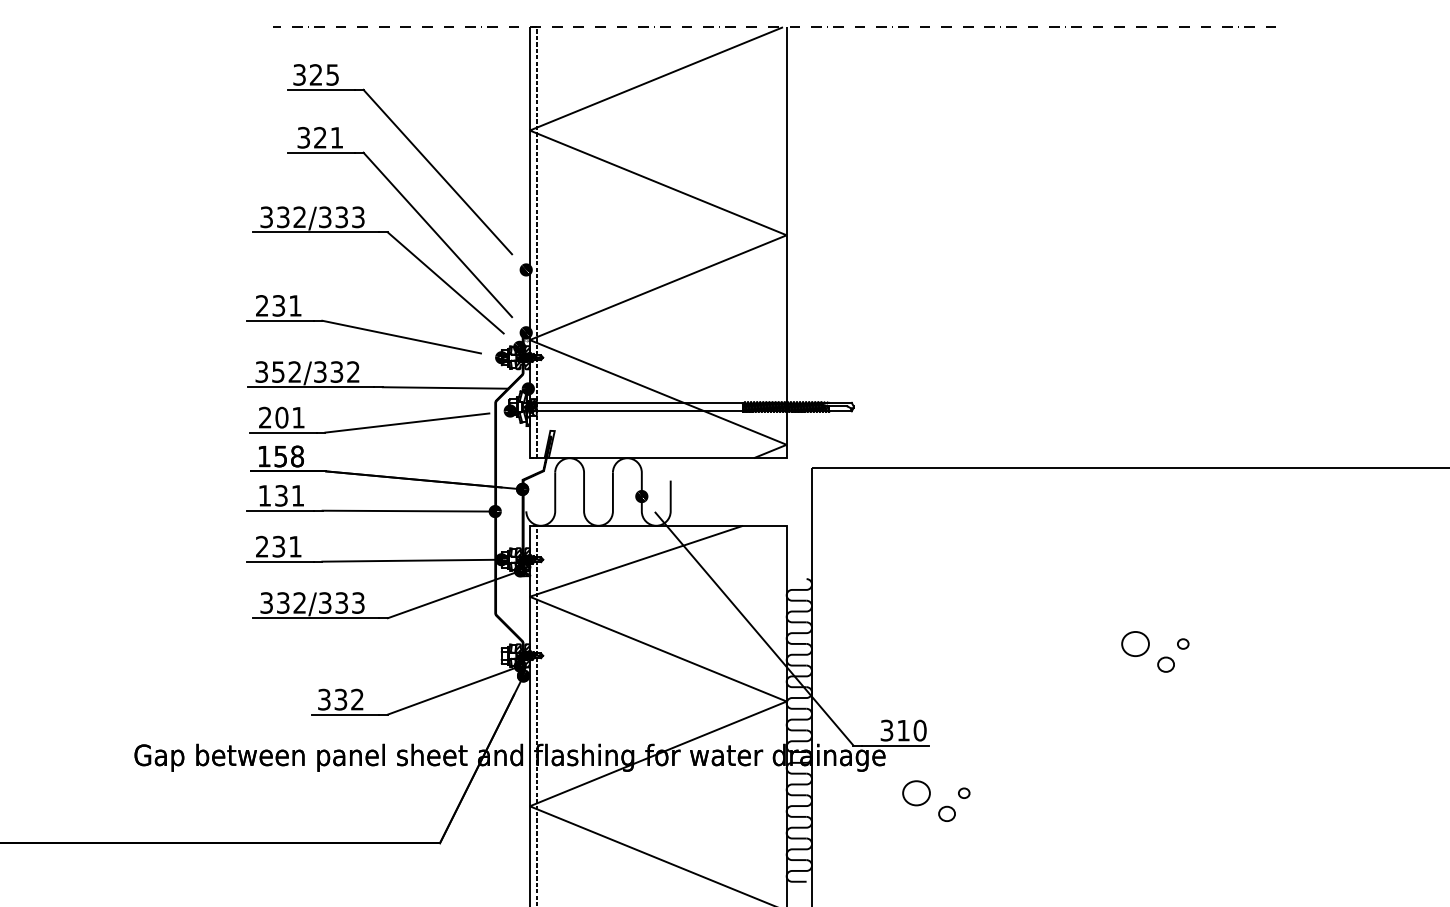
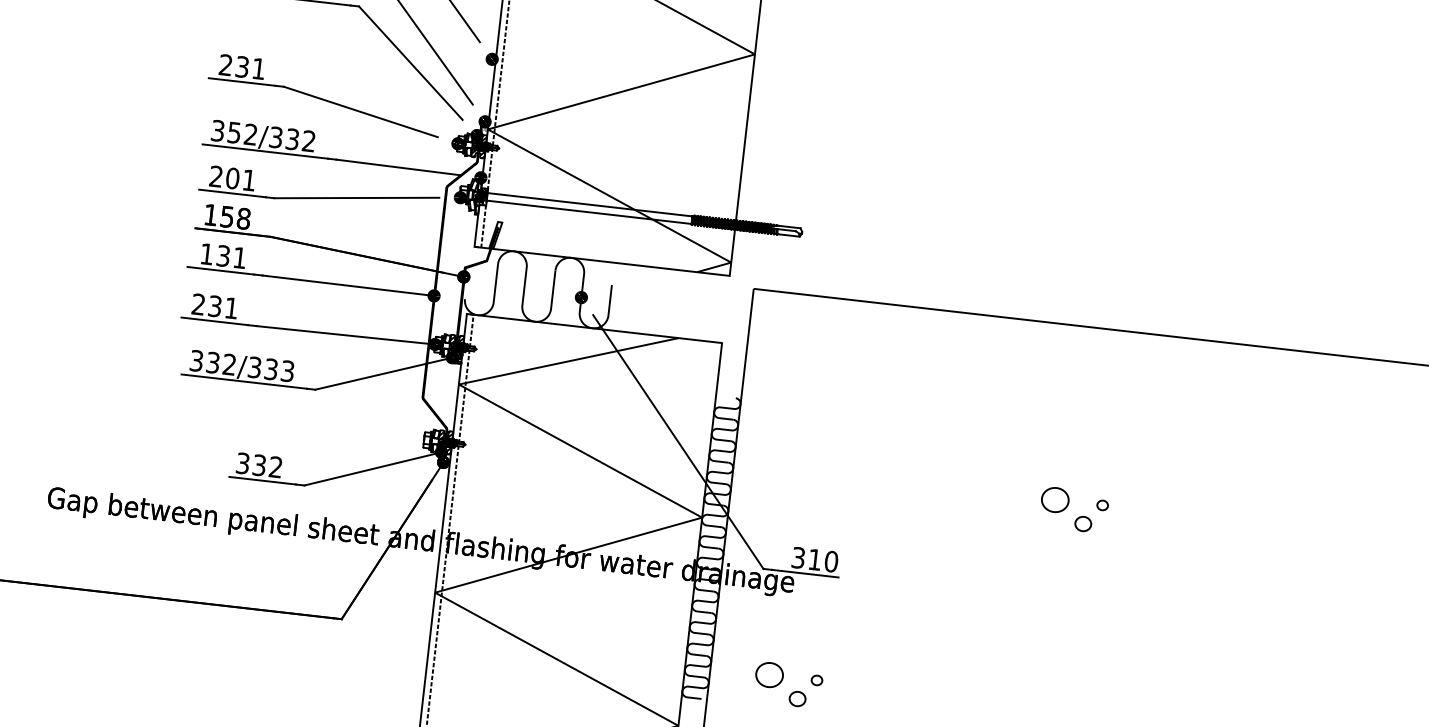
part: (930, 797) -> (783, 680), moved

